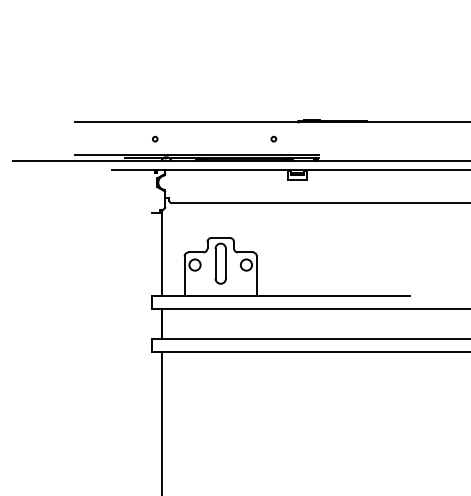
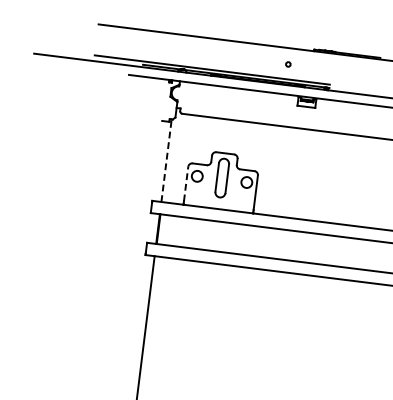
circle: (155, 138) -> (174, 49), removed
line: (161, 253) -> (166, 161), solid -> dashed
line: (184, 274) -> (186, 184), solid -> dashed

